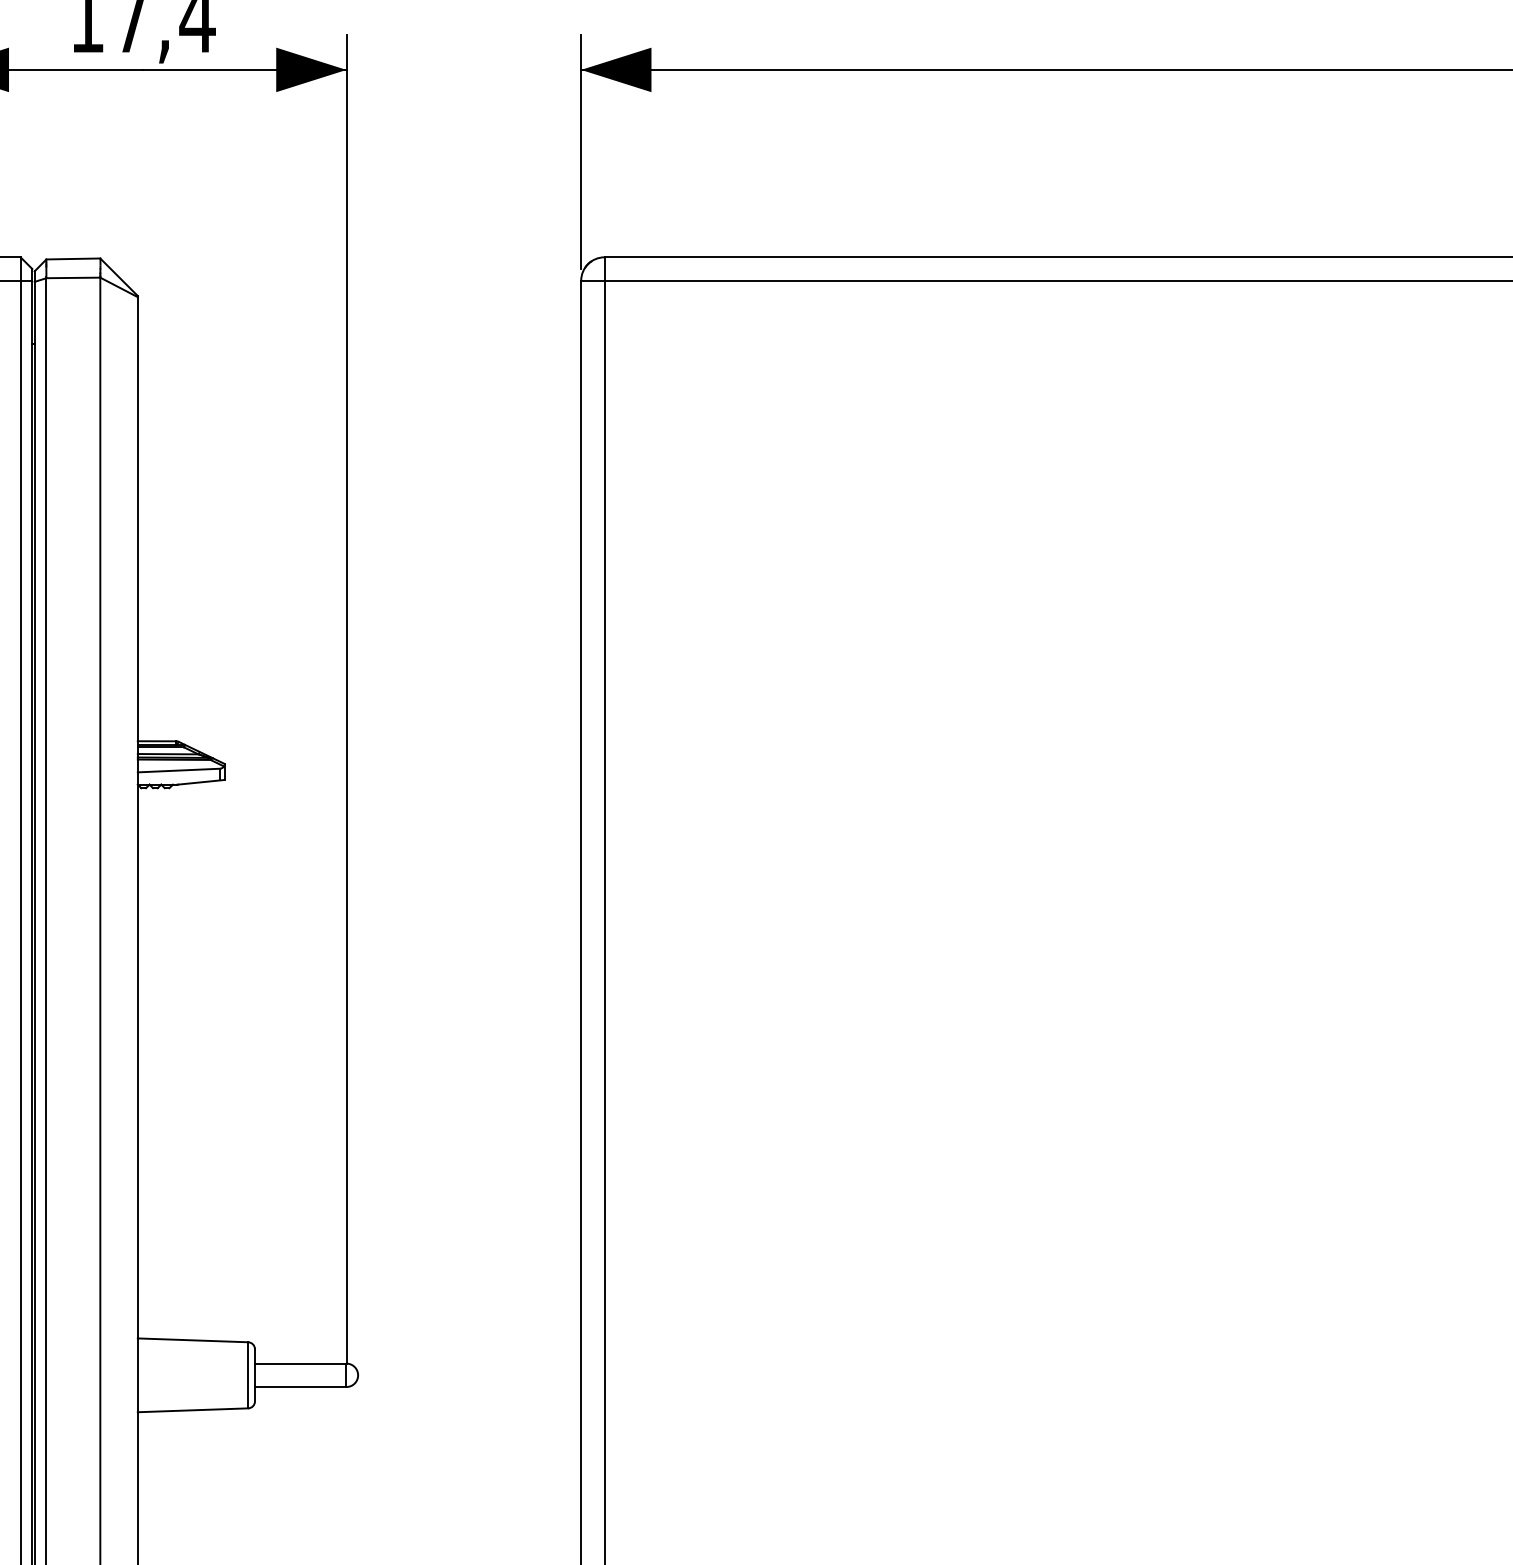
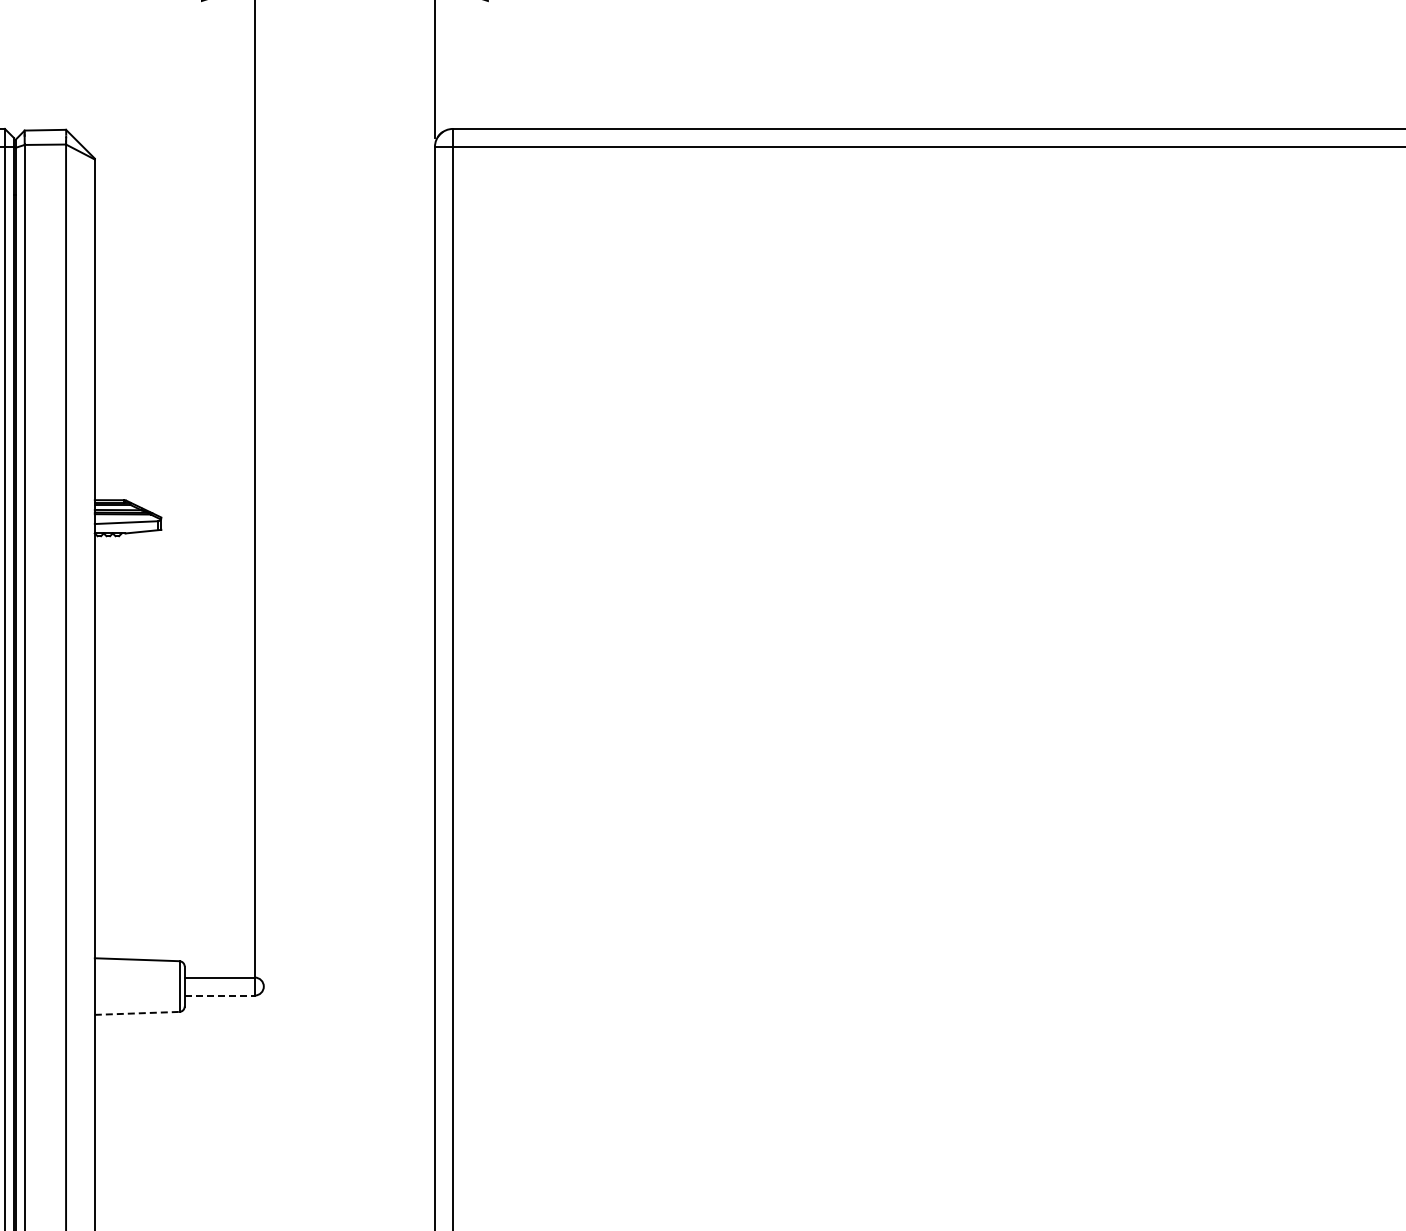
line: (301, 1386) -> (220, 995), solid -> dashed
line: (193, 1410) -> (137, 1013), solid -> dashed

